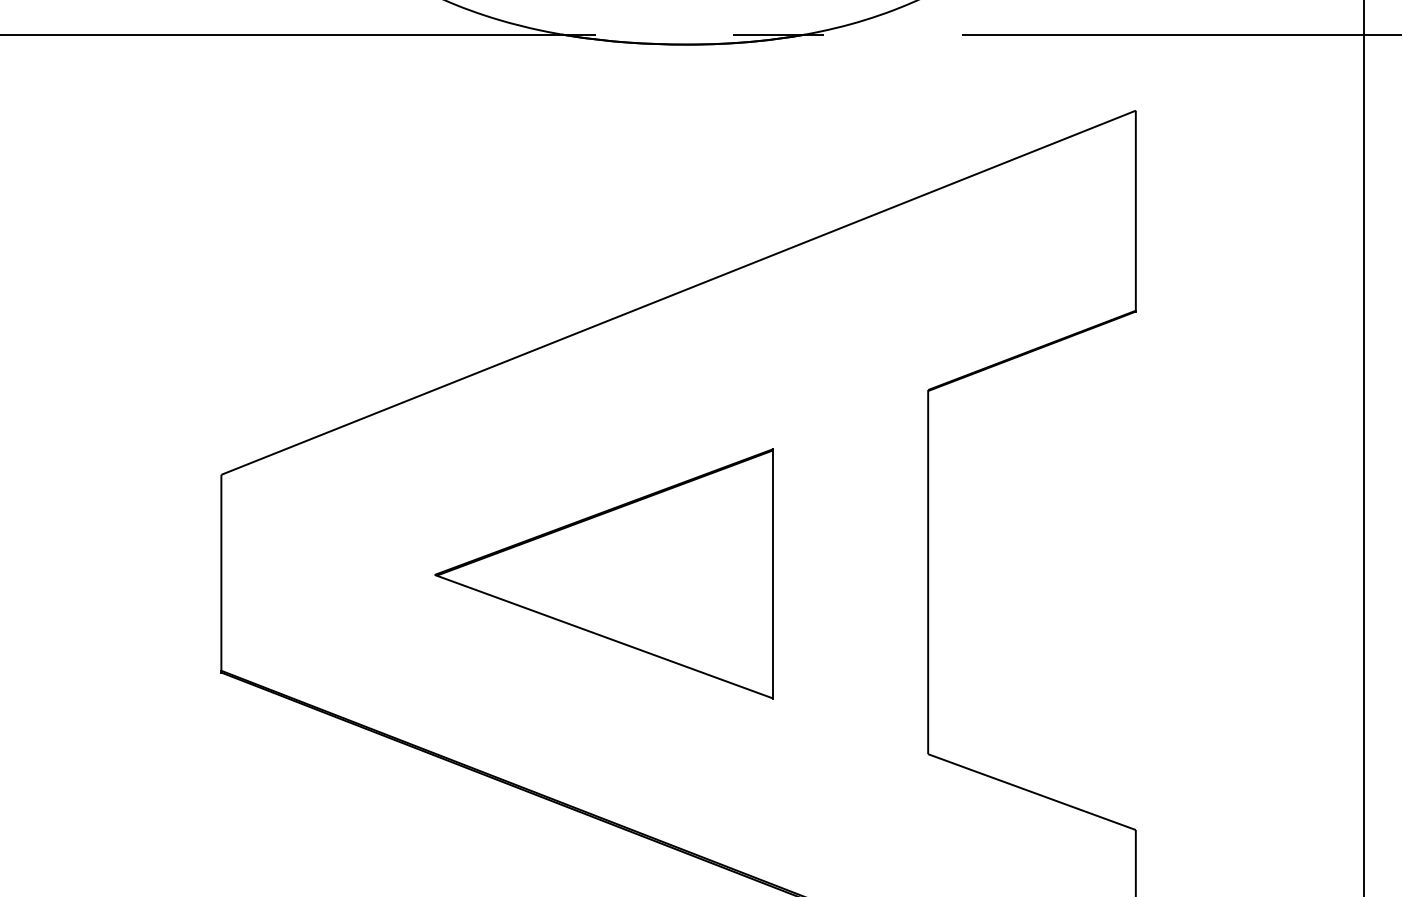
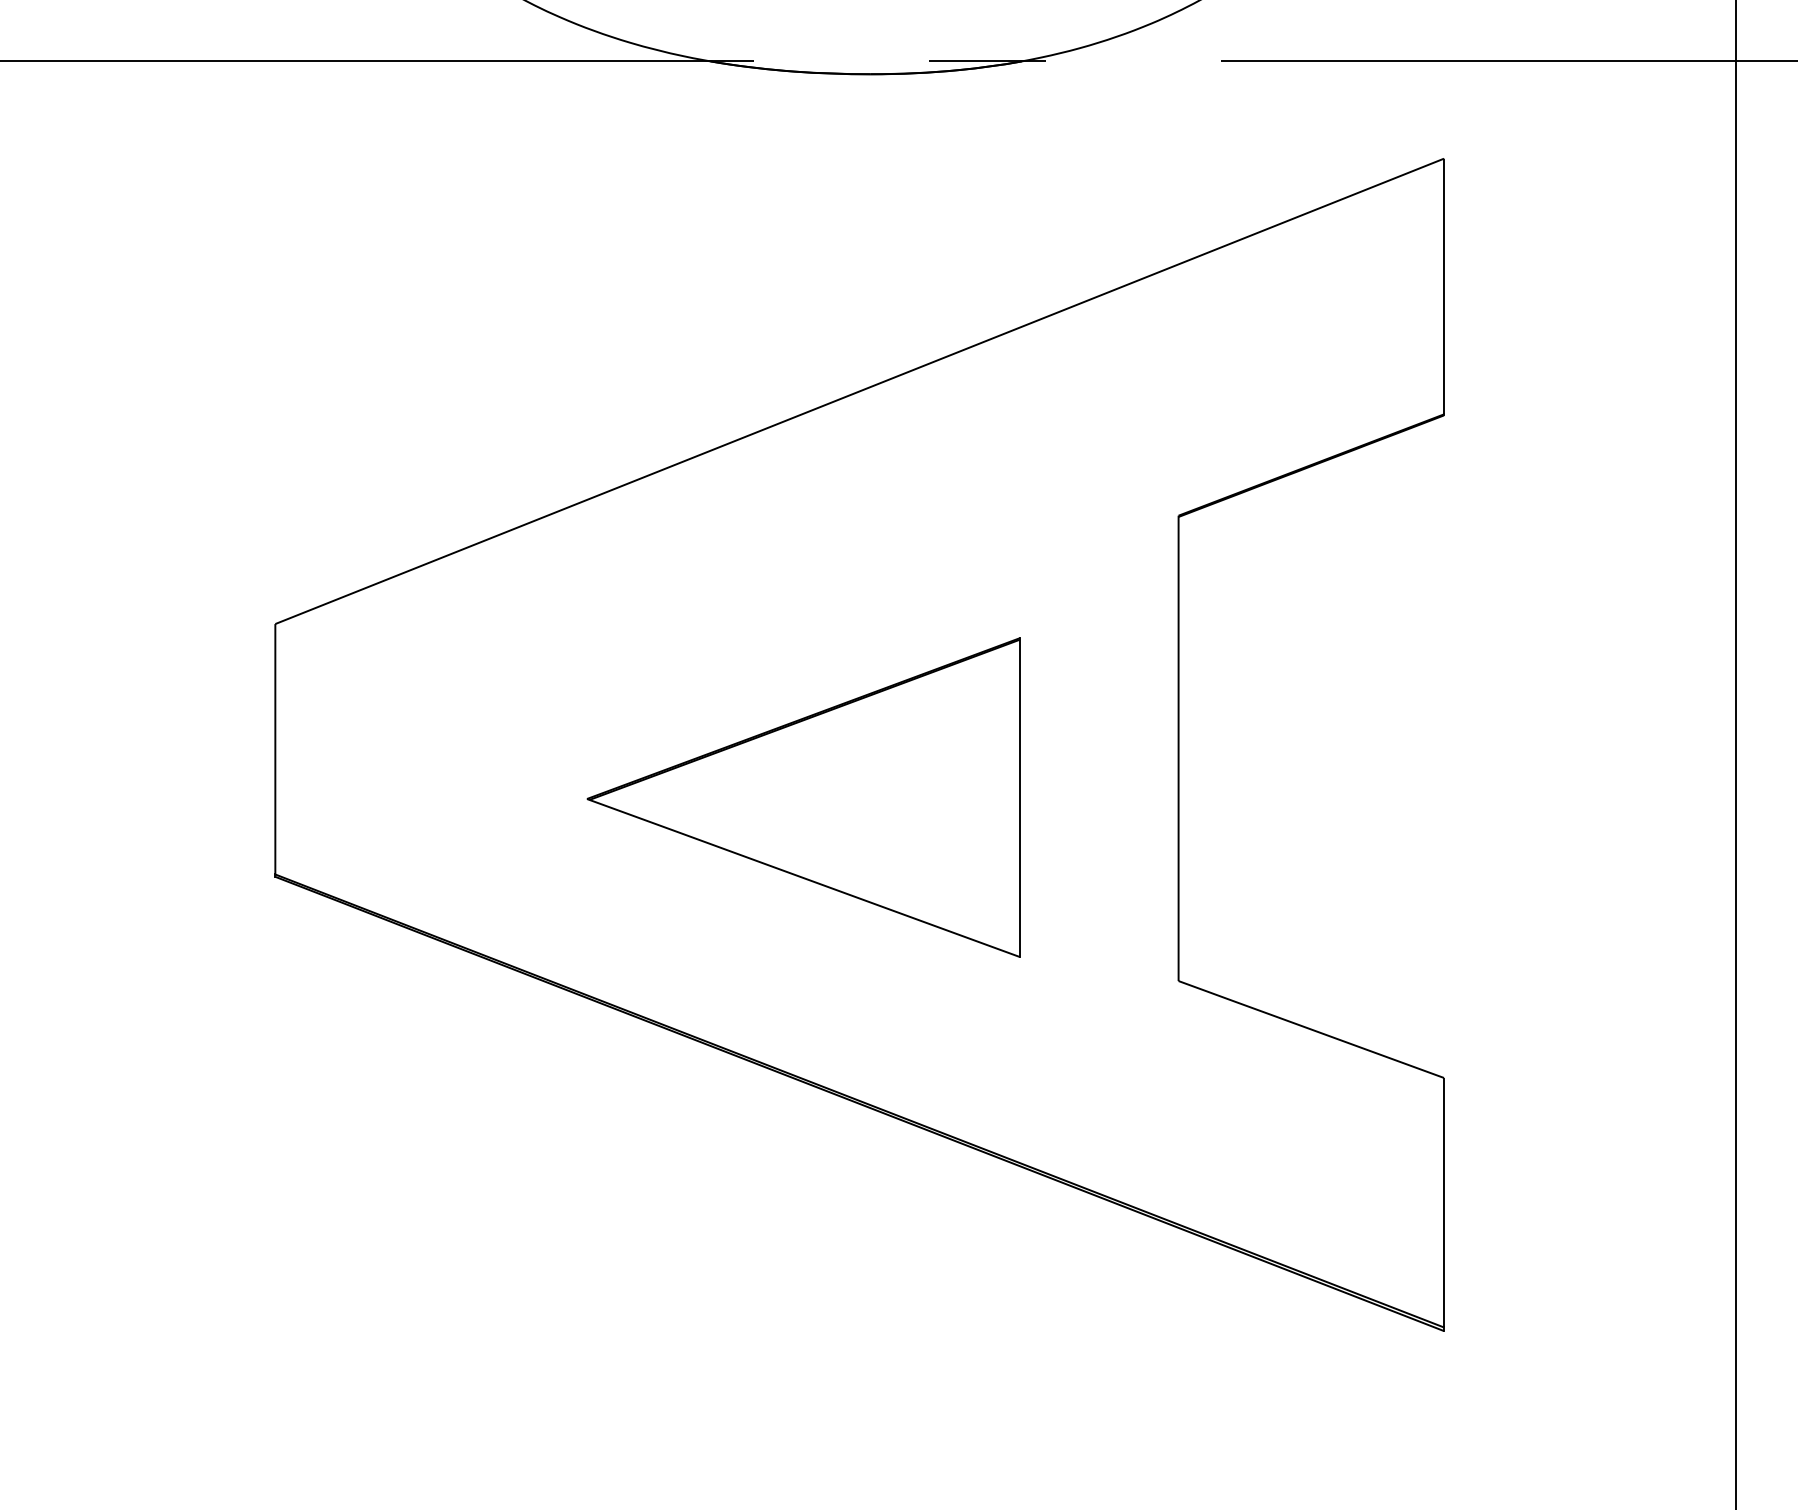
part: (604, 573) -> (803, 797), moved

